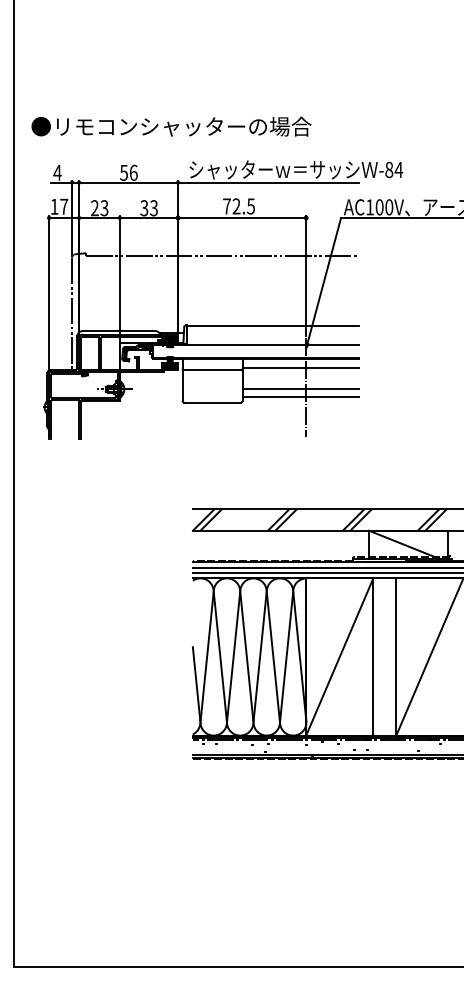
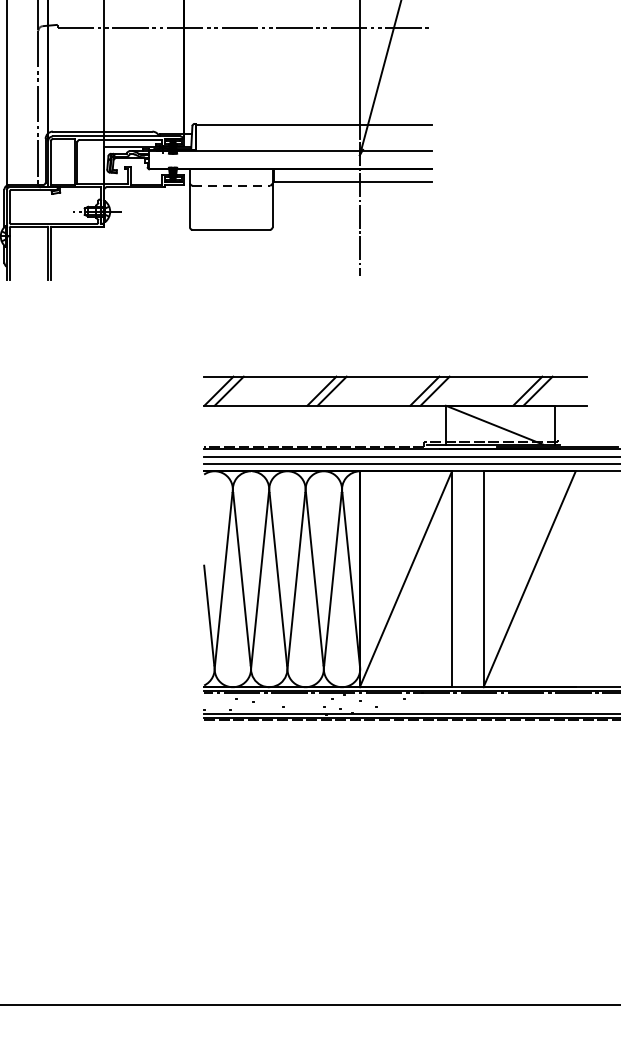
line: (213, 370) -> (232, 185), solid -> dashed
line: (300, 388) -> (352, 210), removed
line: (300, 396) -> (352, 221), removed

